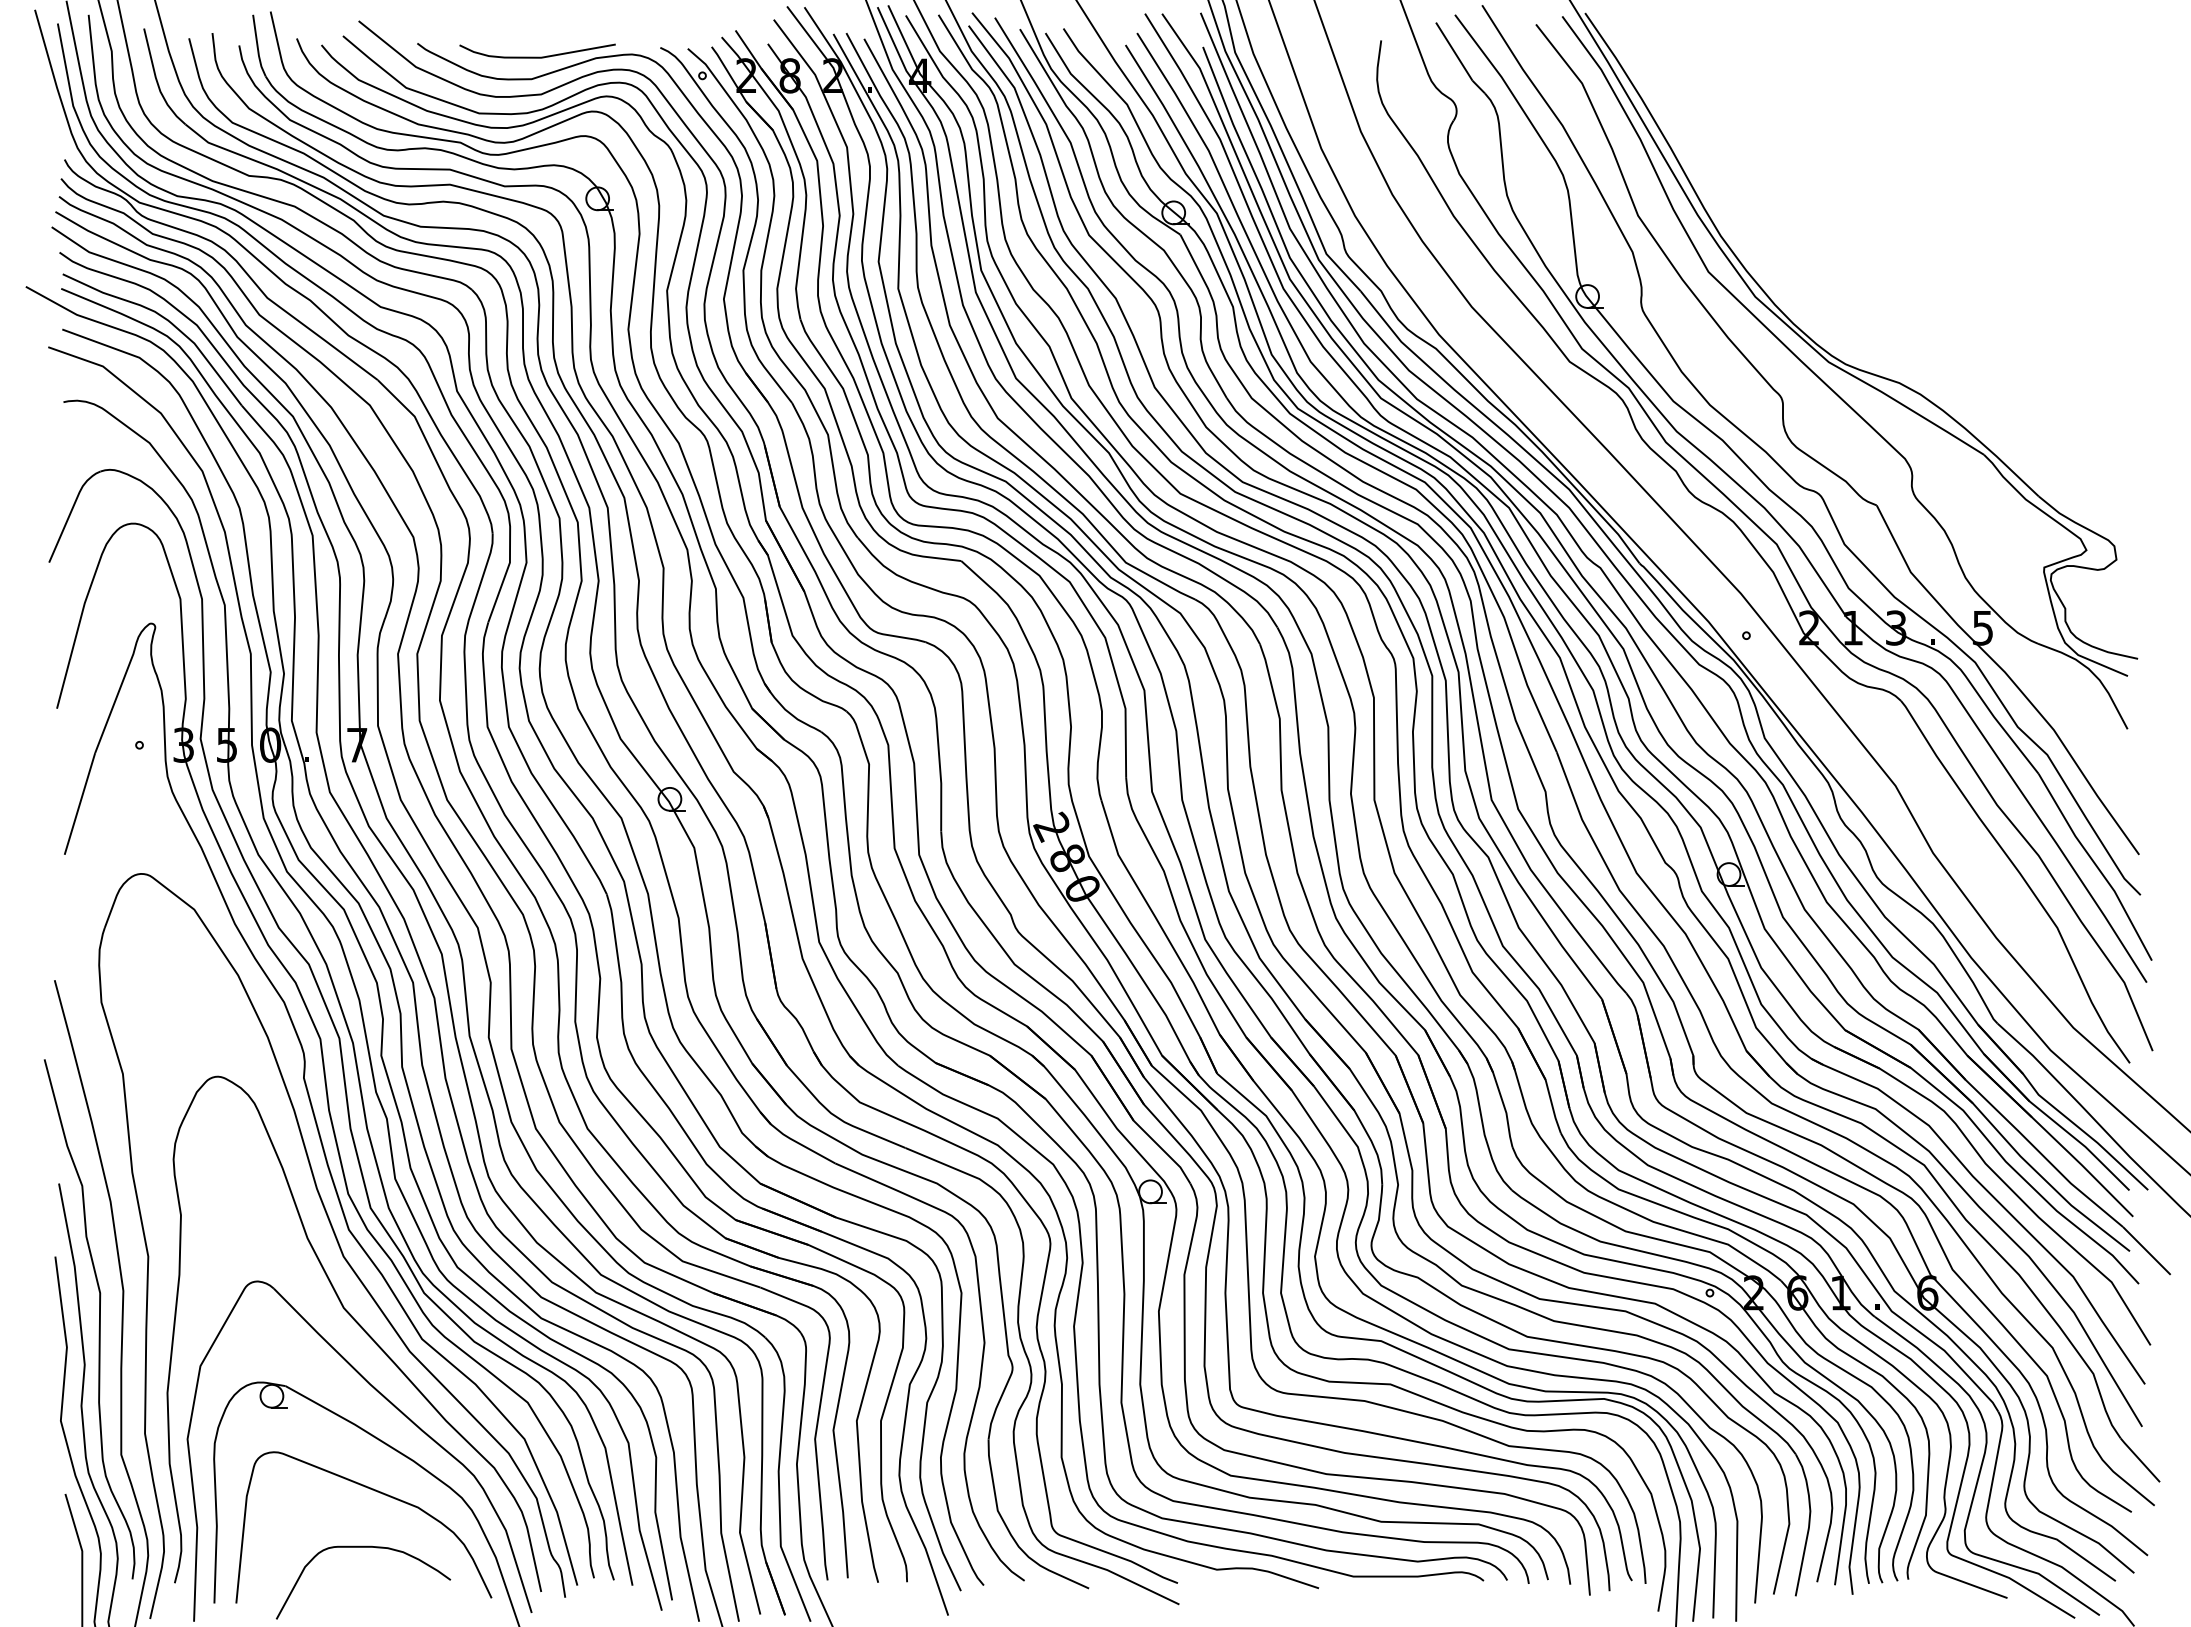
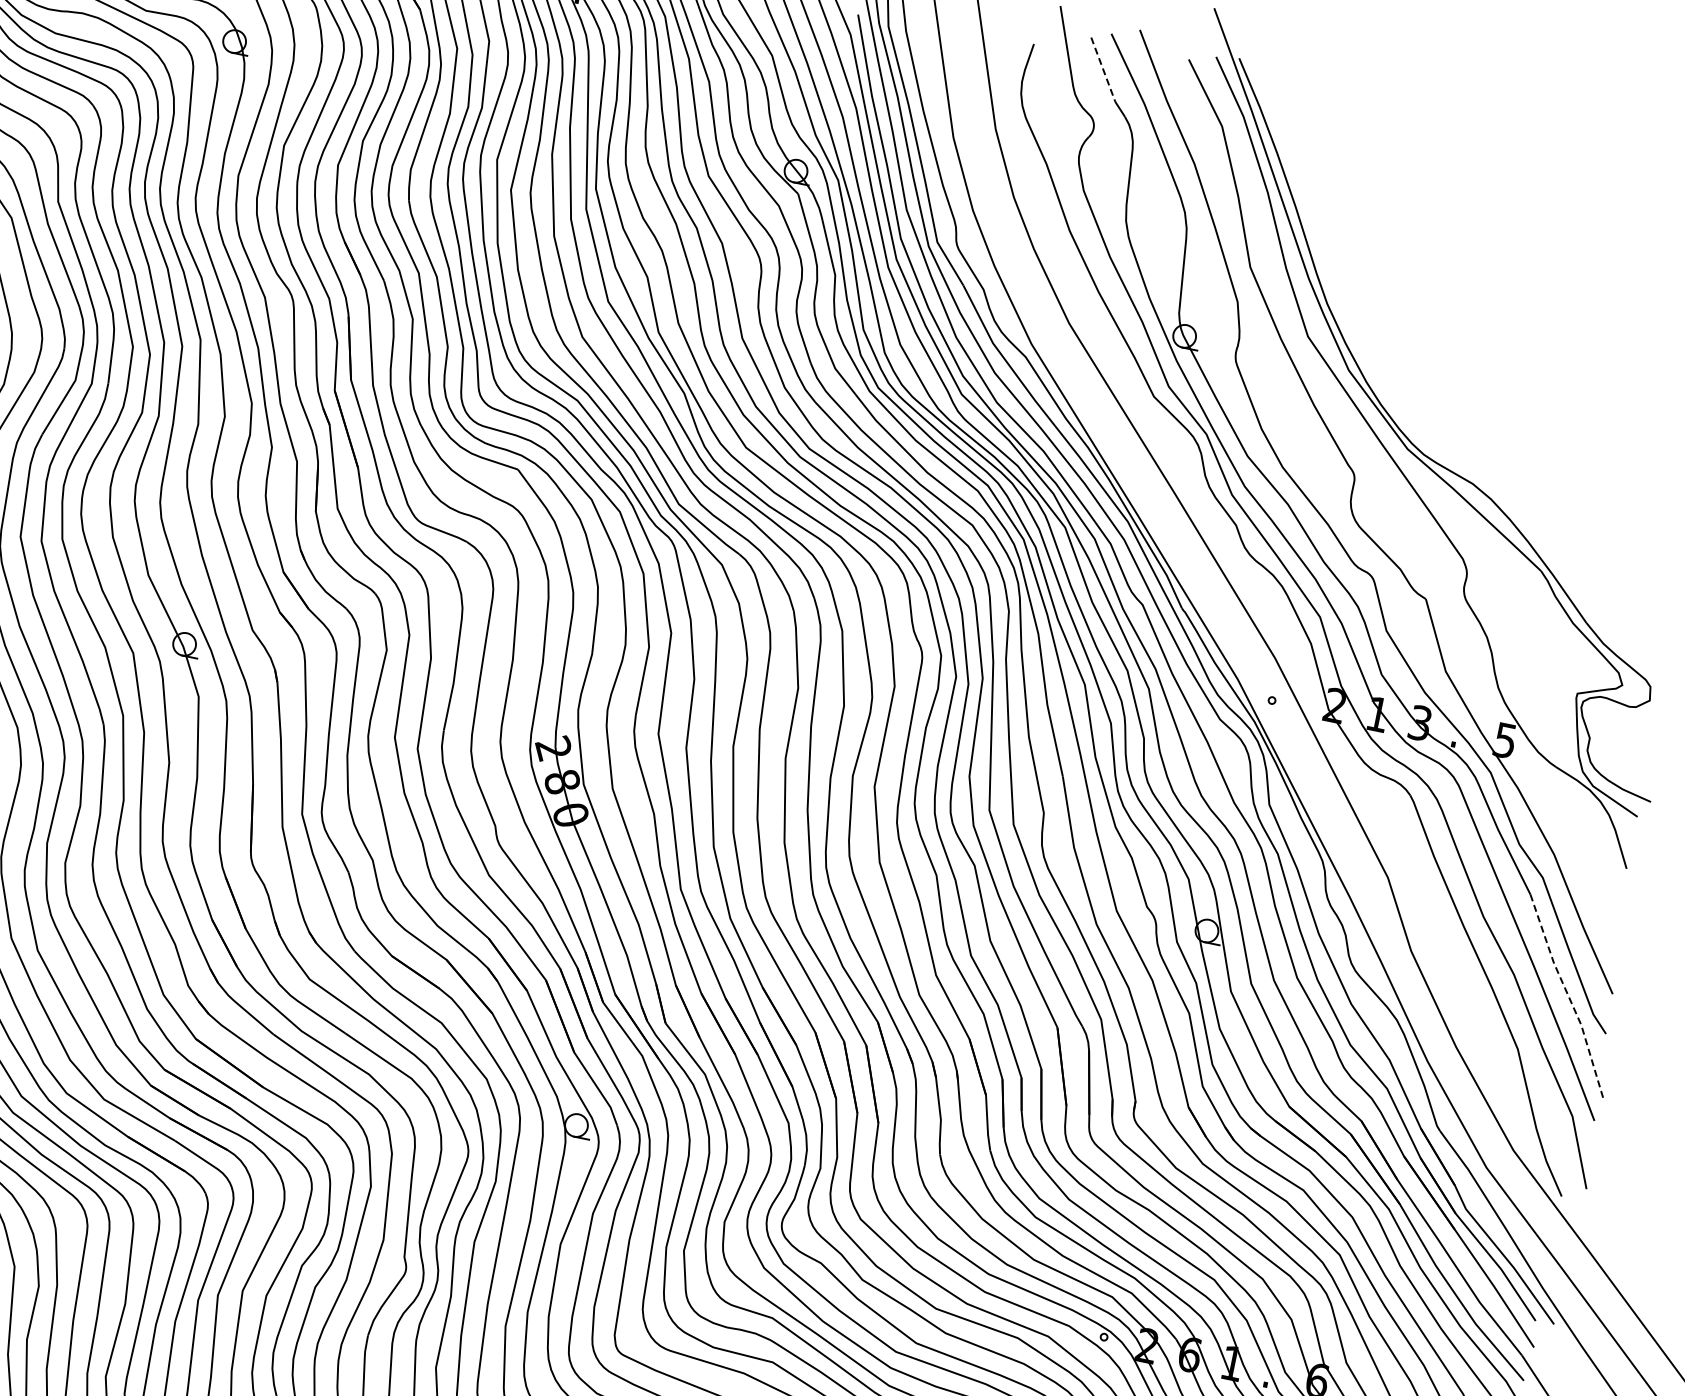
line: (1454, 52) -> (1103, 70), solid -> dashed
line: (2096, 866) -> (1568, 997), solid -> dashed

